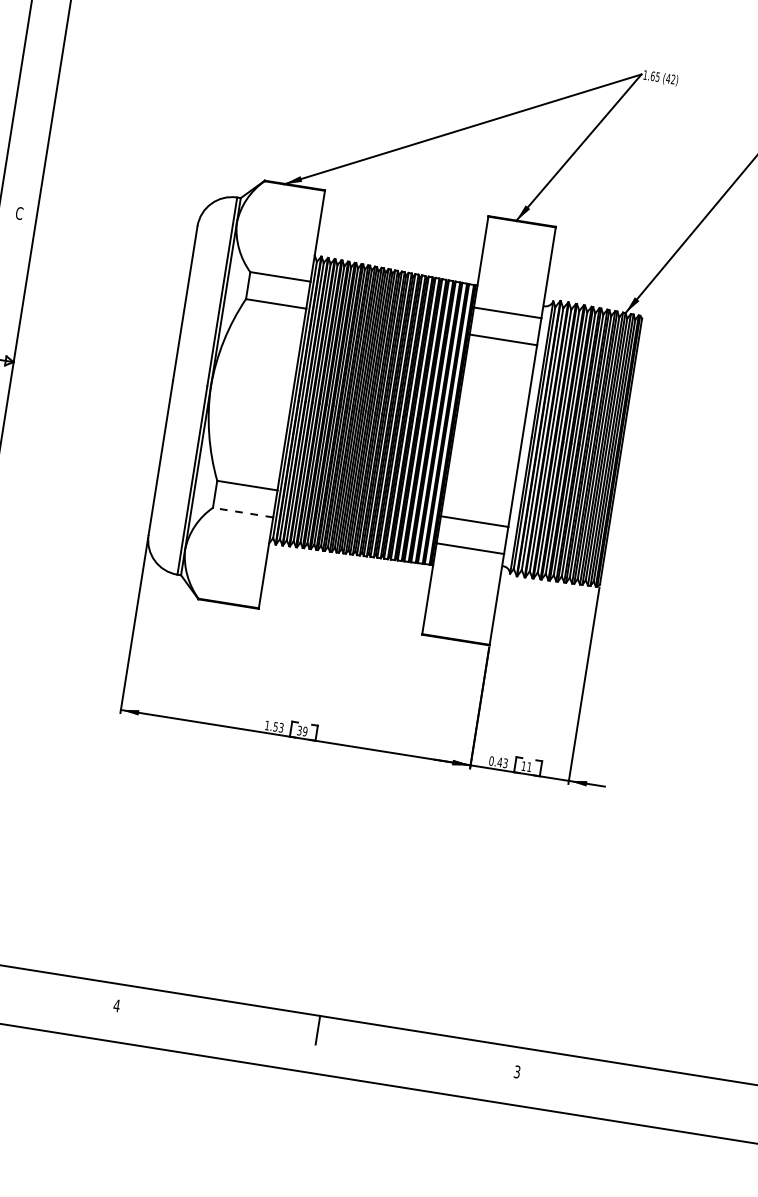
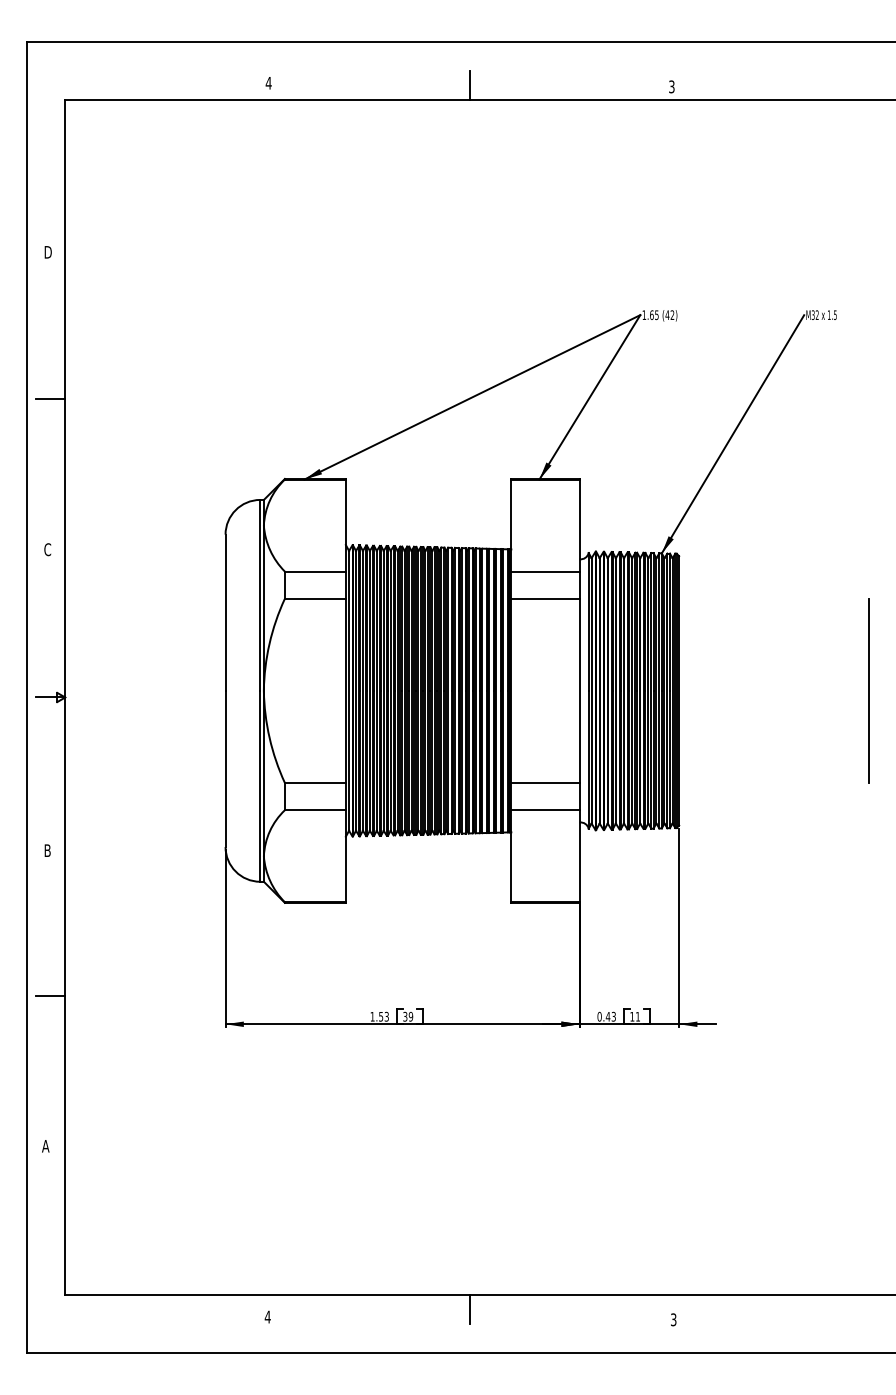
line: (45, 64) -> (50, 398), added
line: (243, 512) -> (315, 810), dashed -> solid

